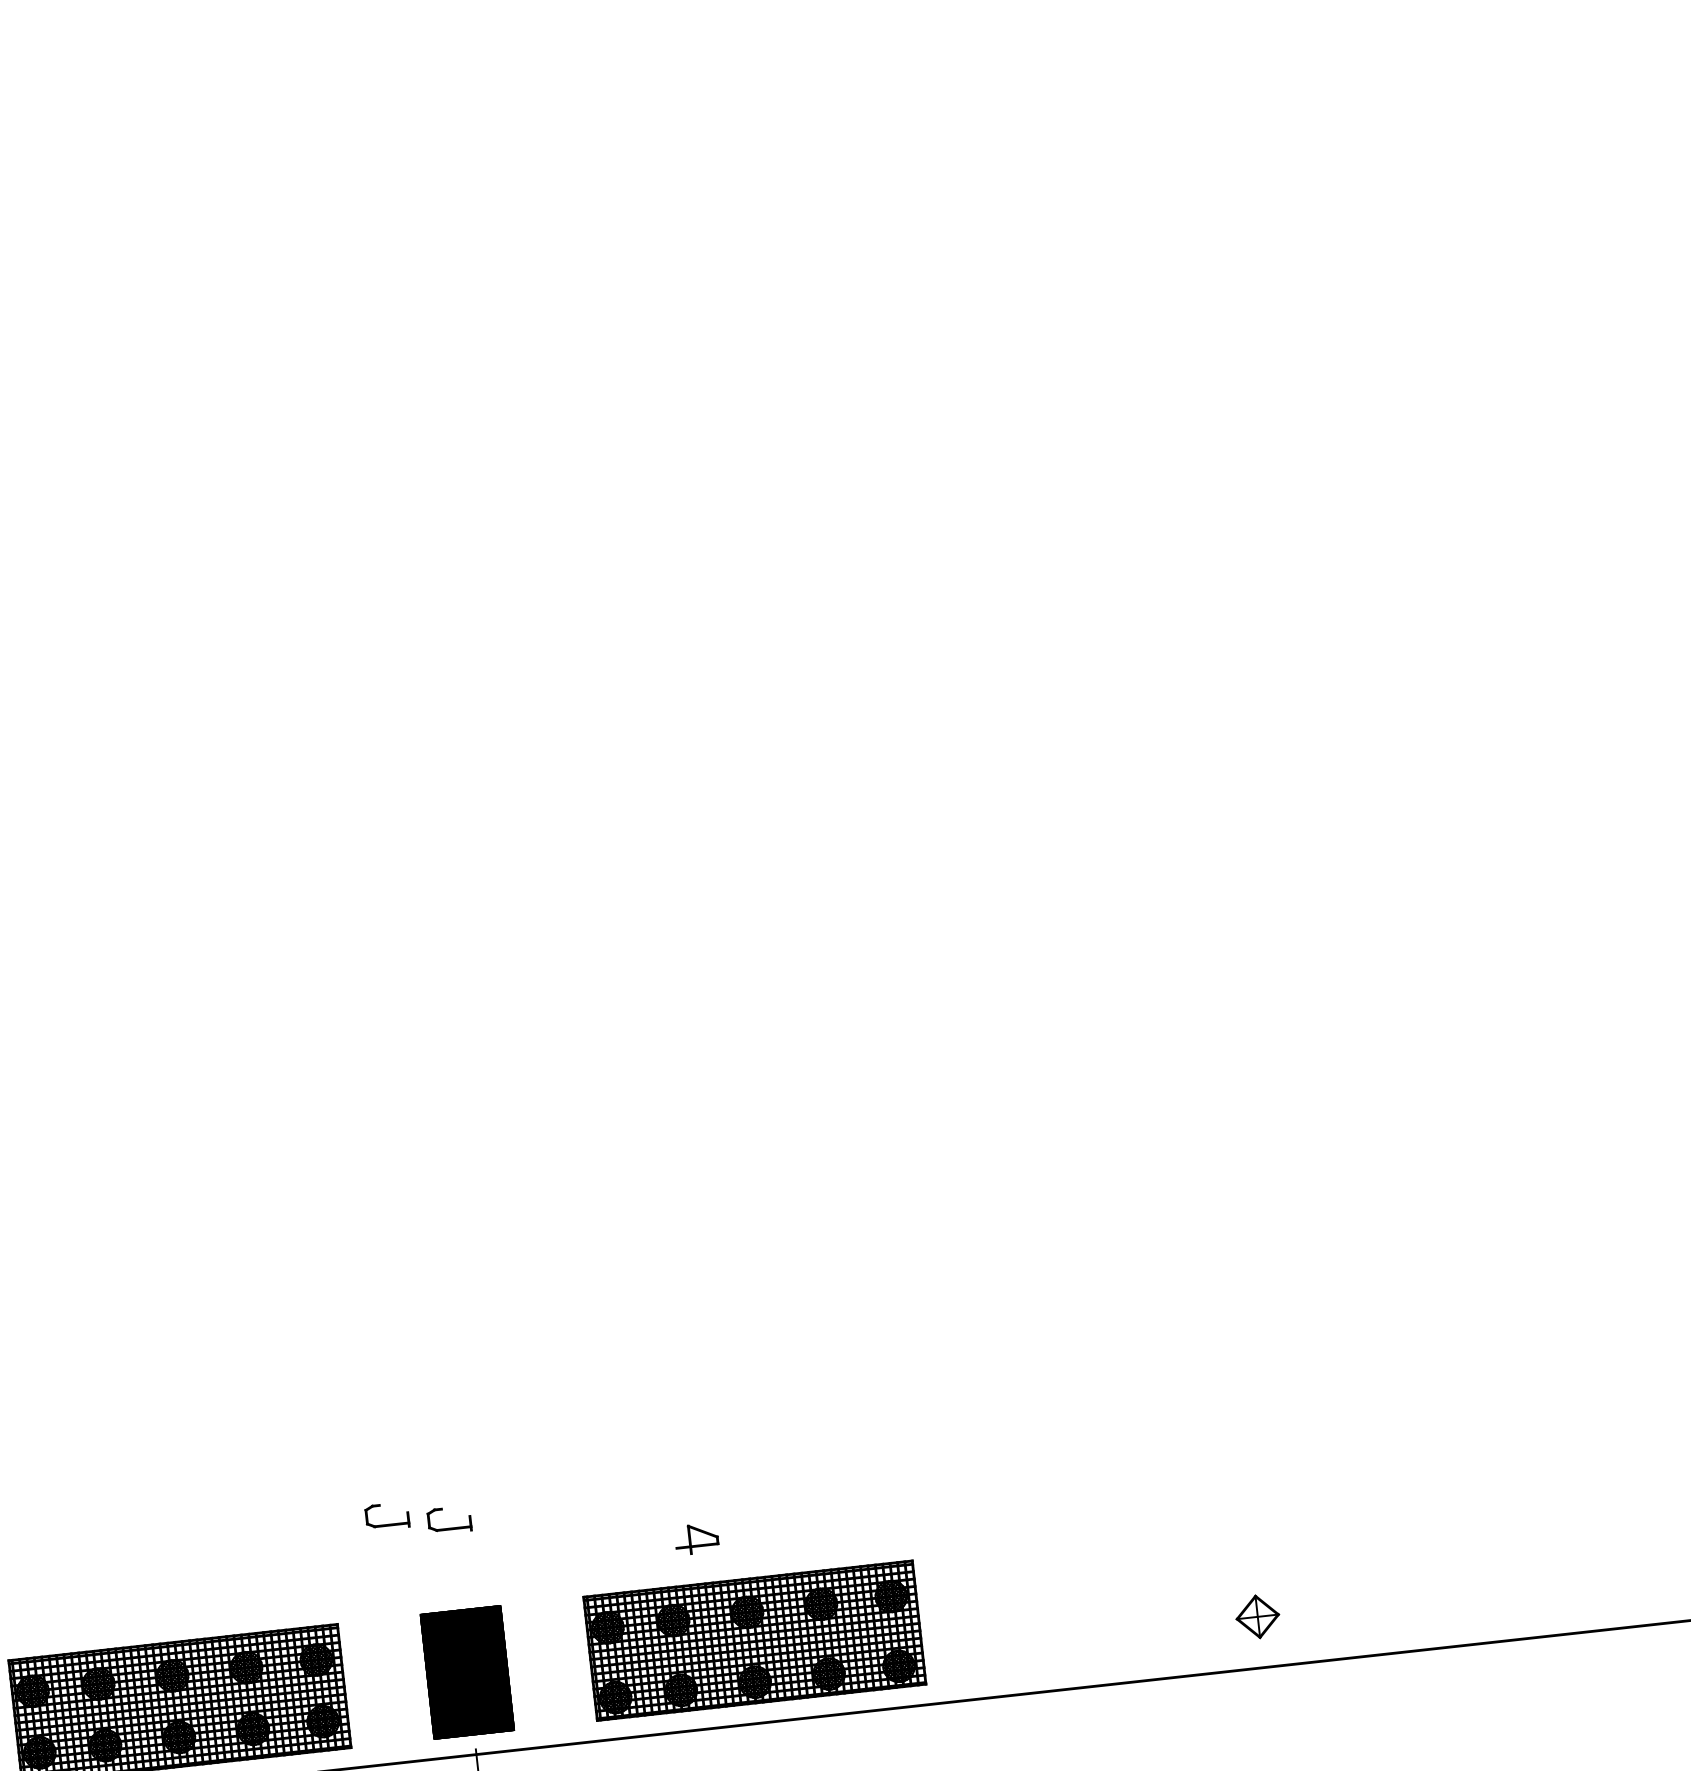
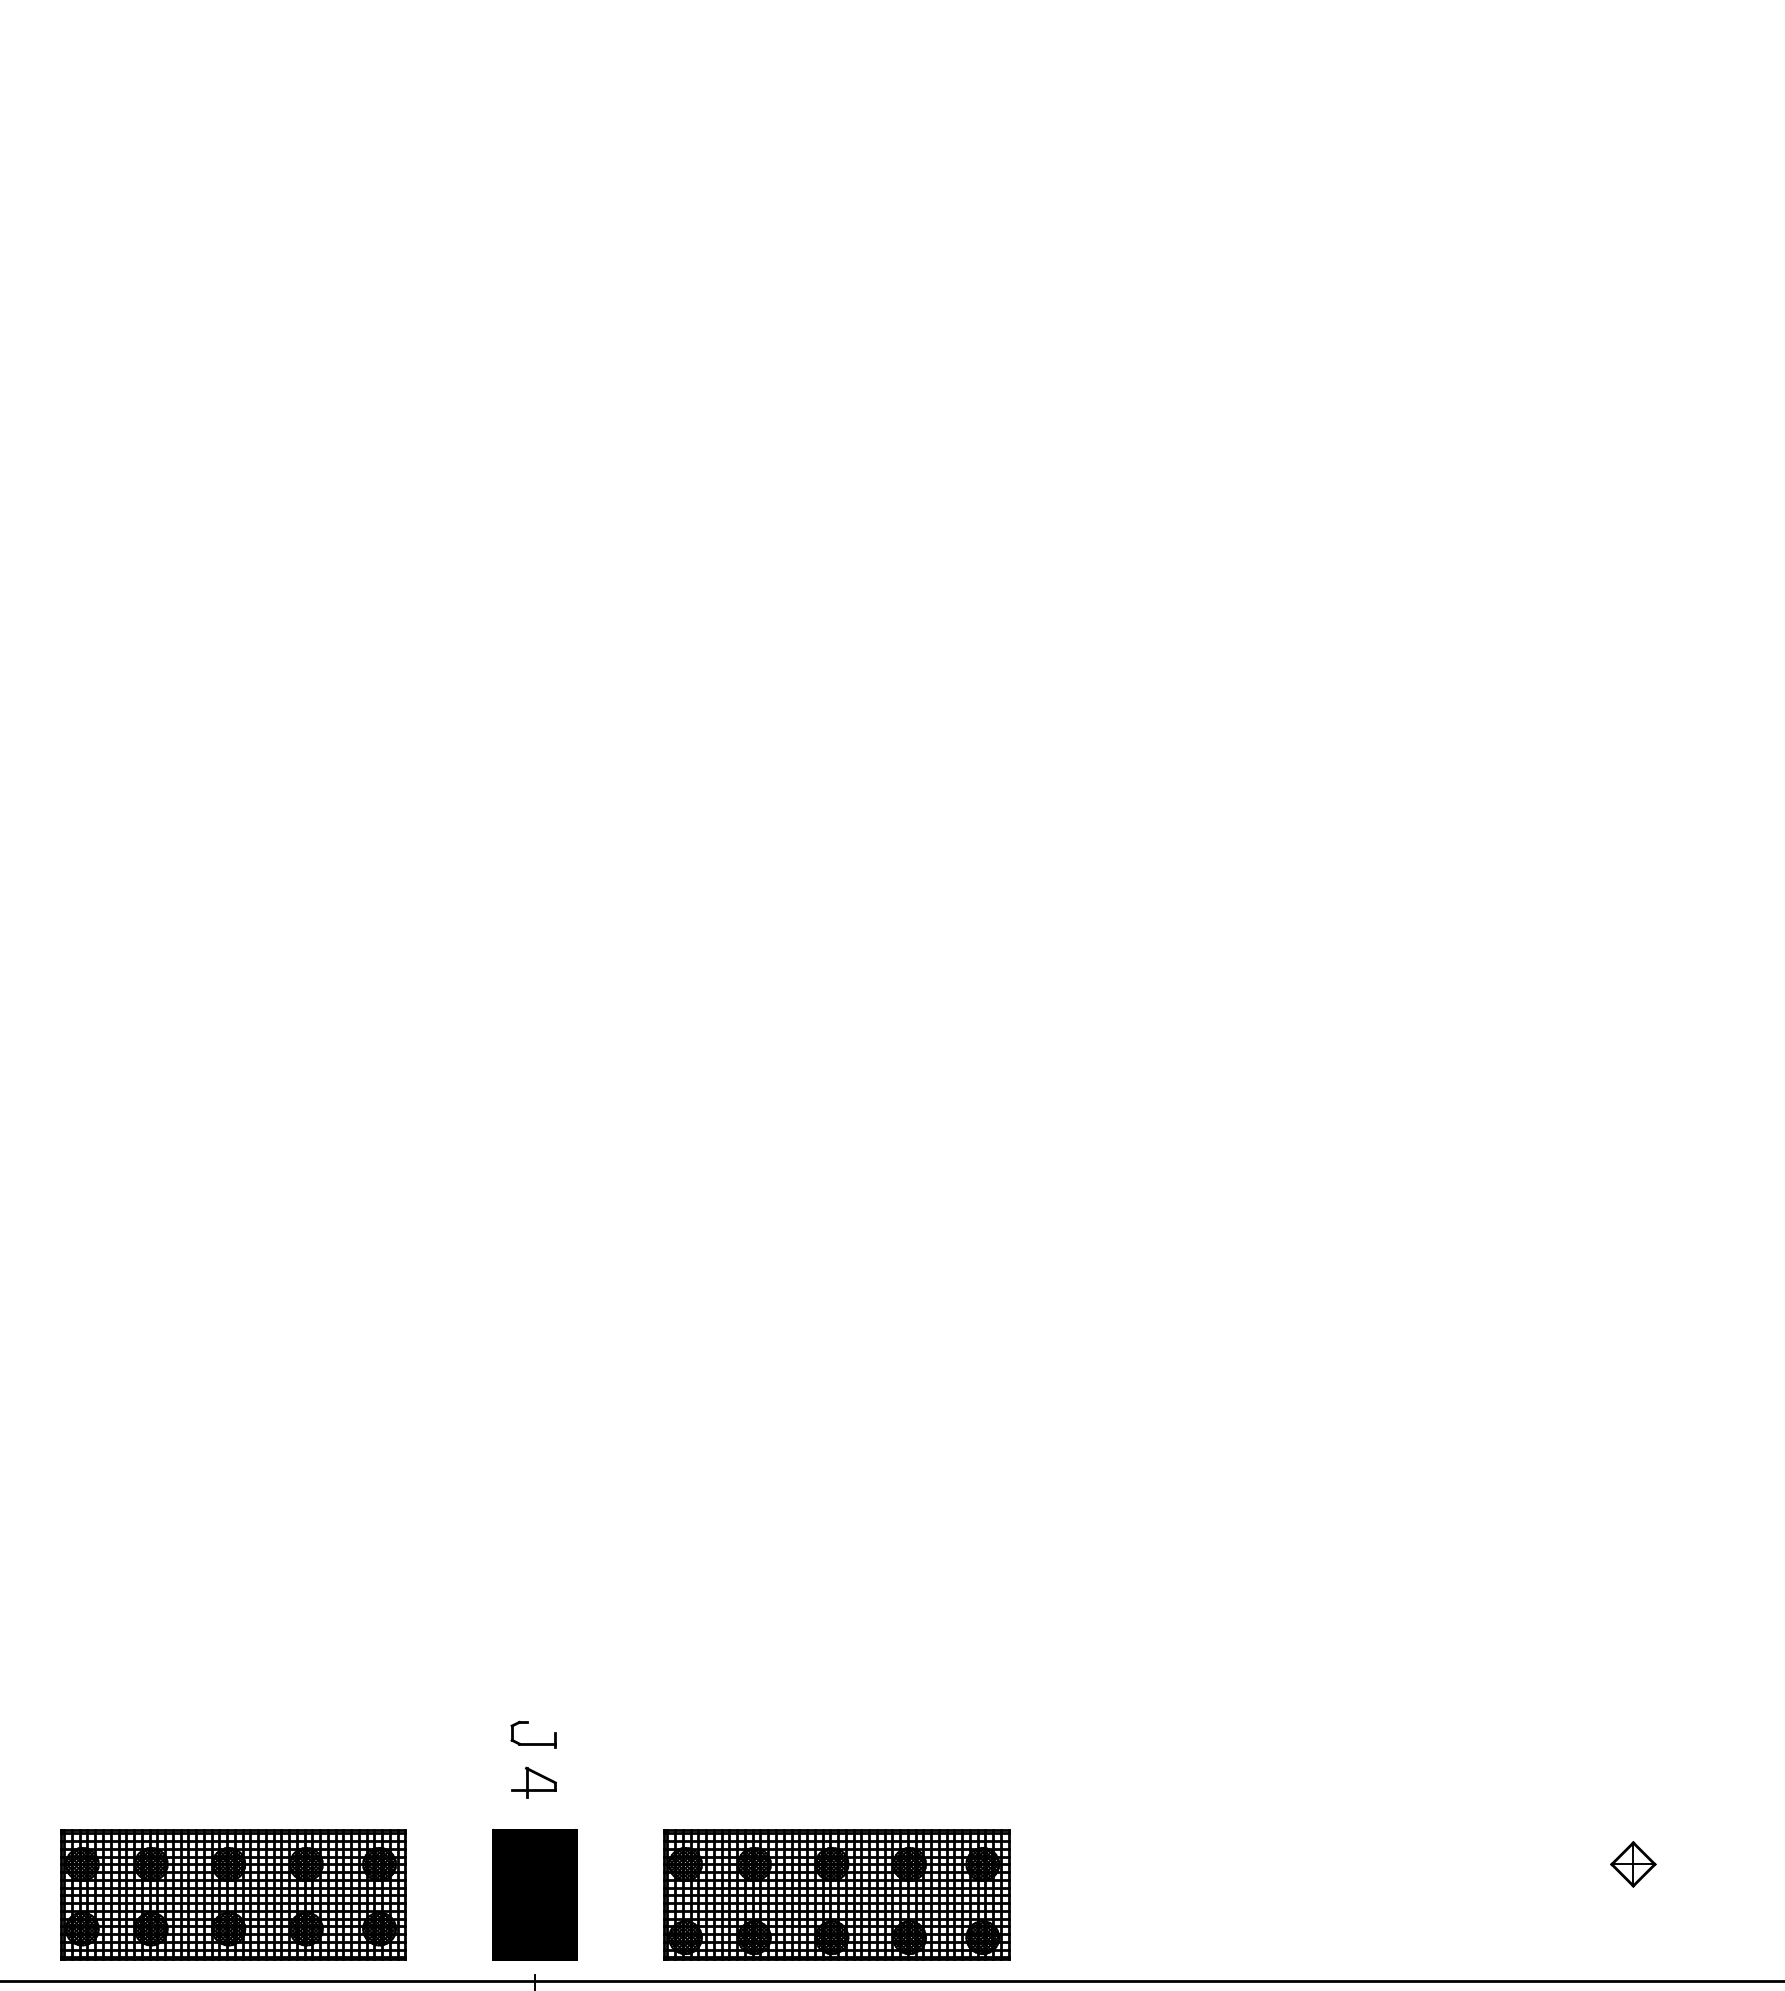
part: (388, 1524) -> (469, 1732), removed
part: (696, 1539) -> (533, 1782), moved
part: (1257, 1616) -> (1633, 1864), moved

